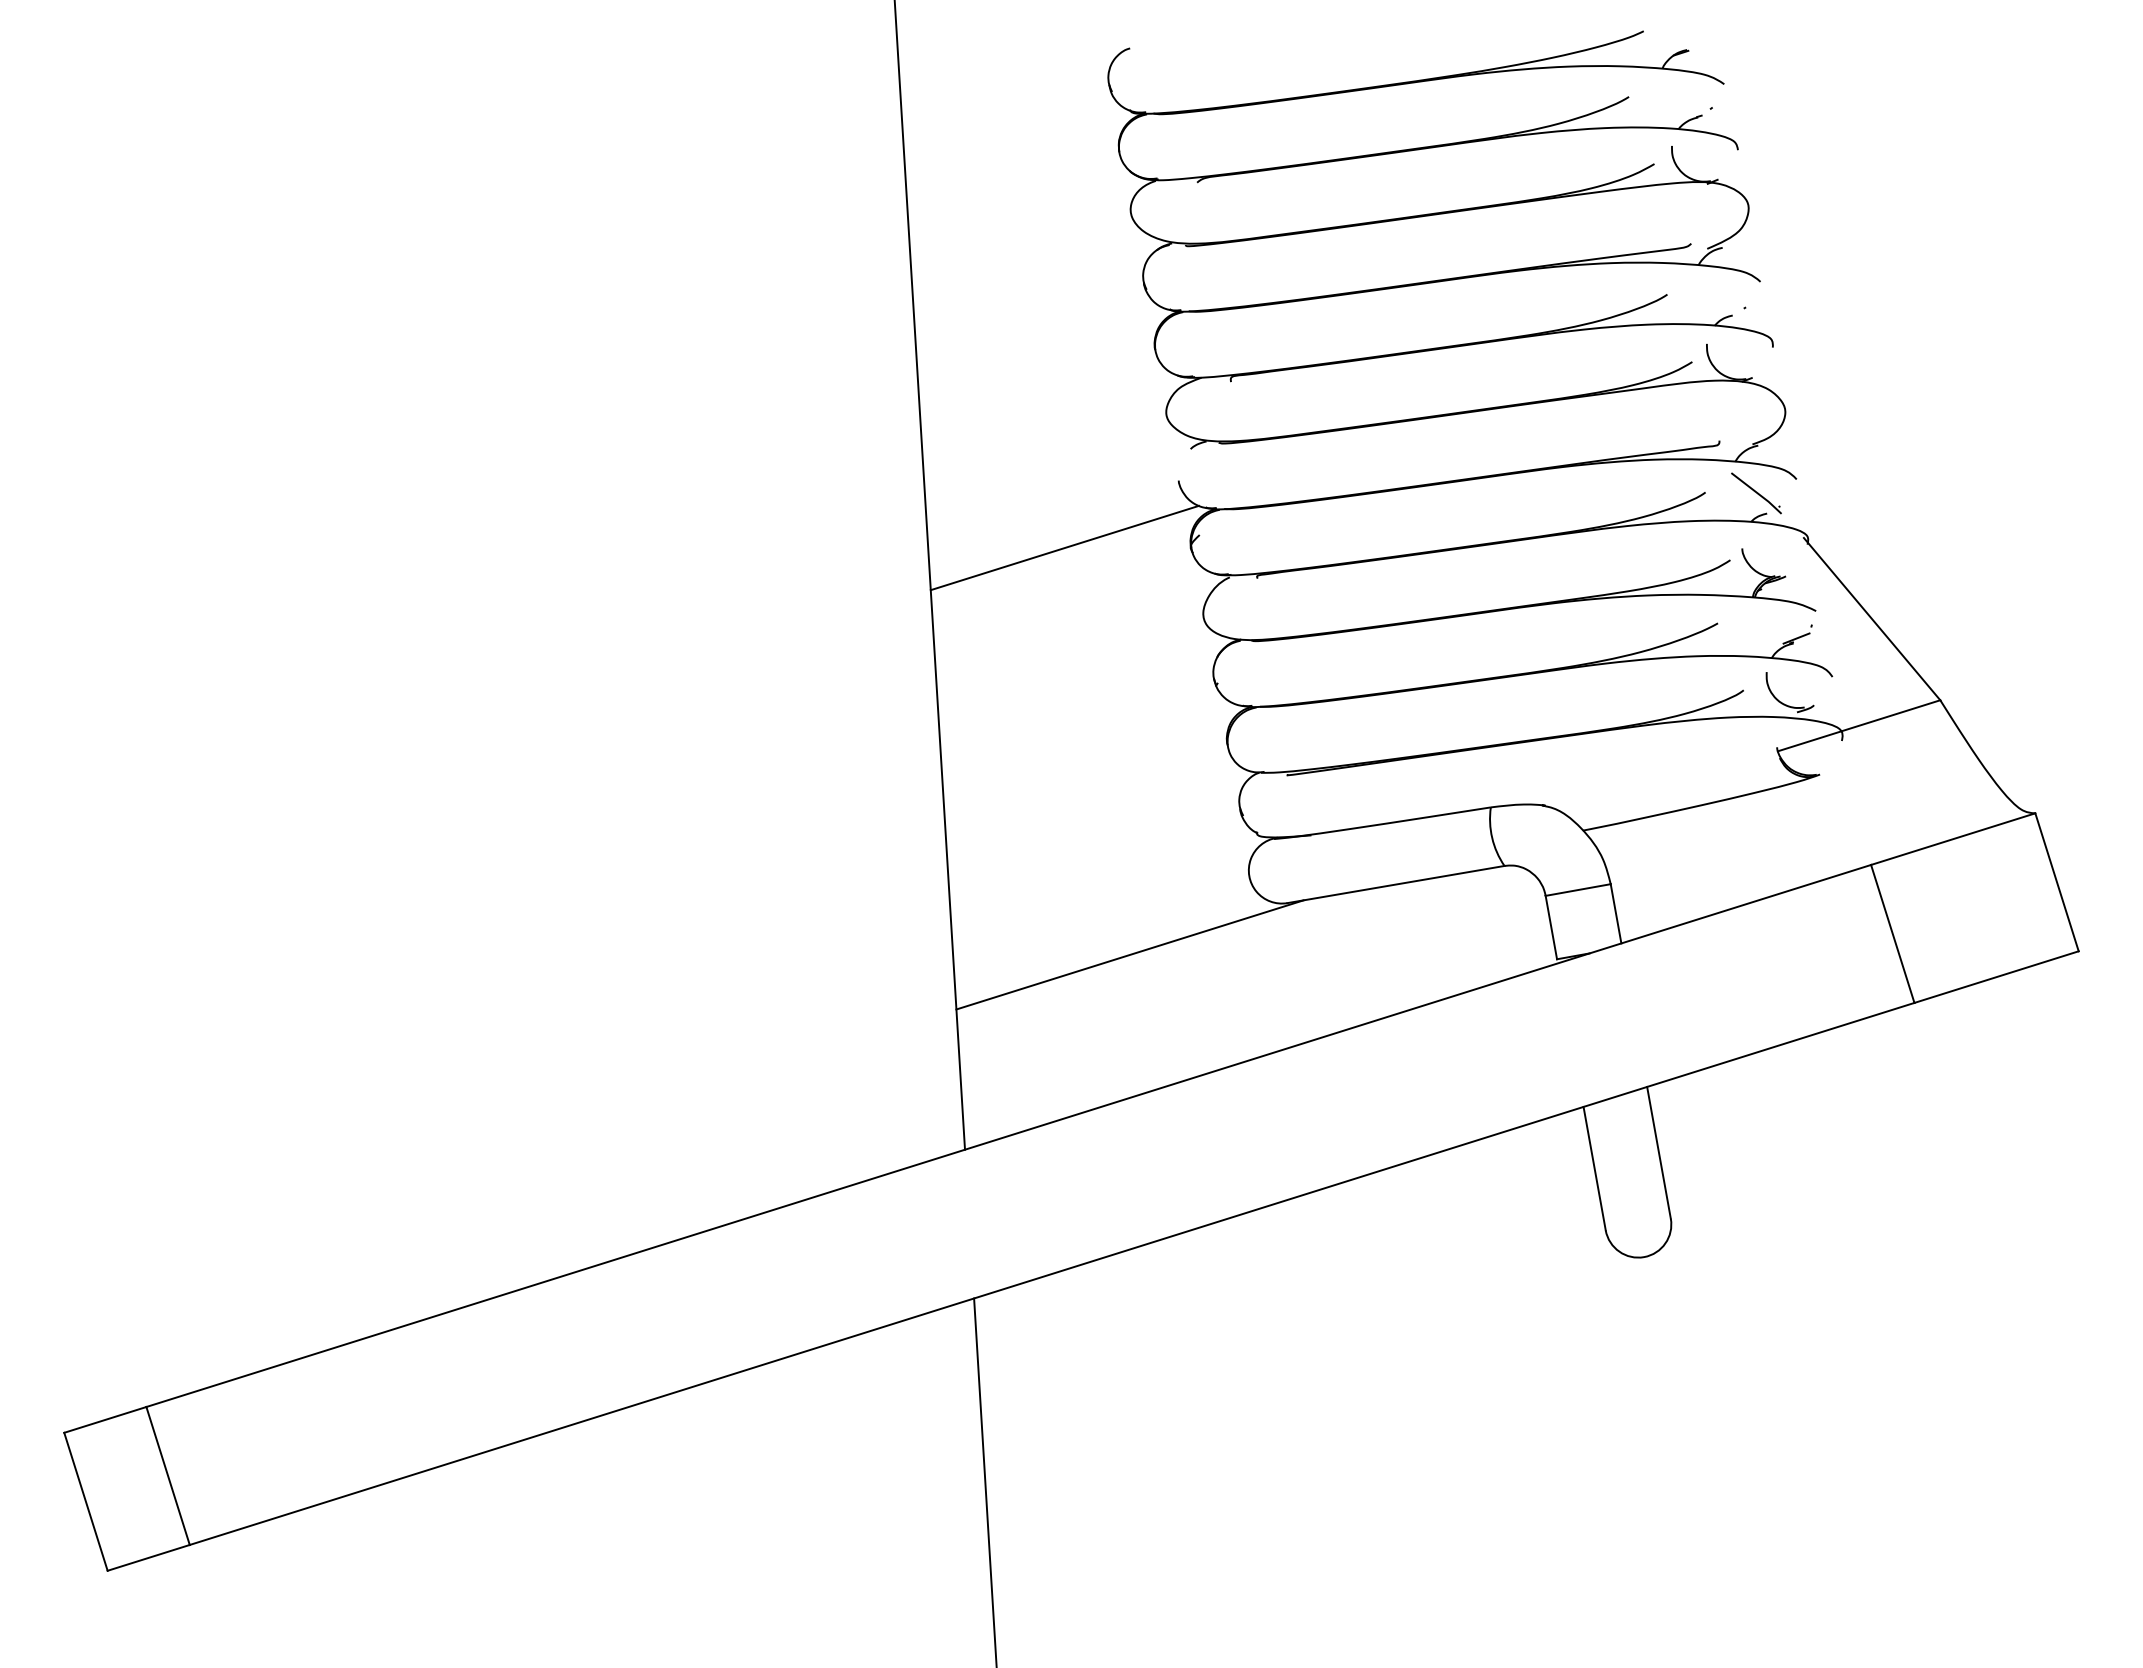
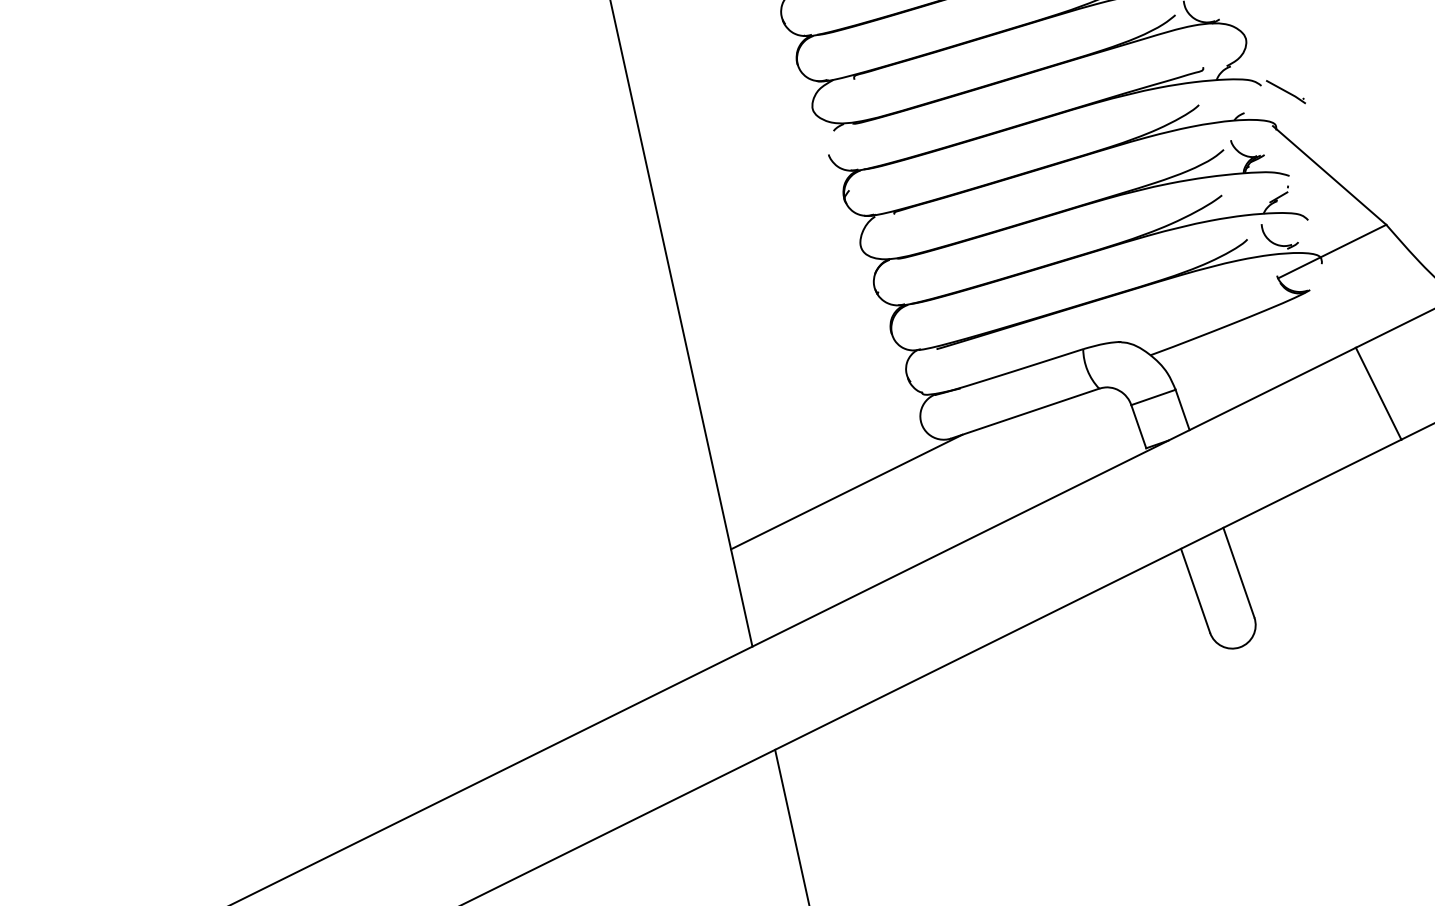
part: (1756, 493) -> (1286, 92), moved
line: (1064, 547) -> (756, 213), removed

